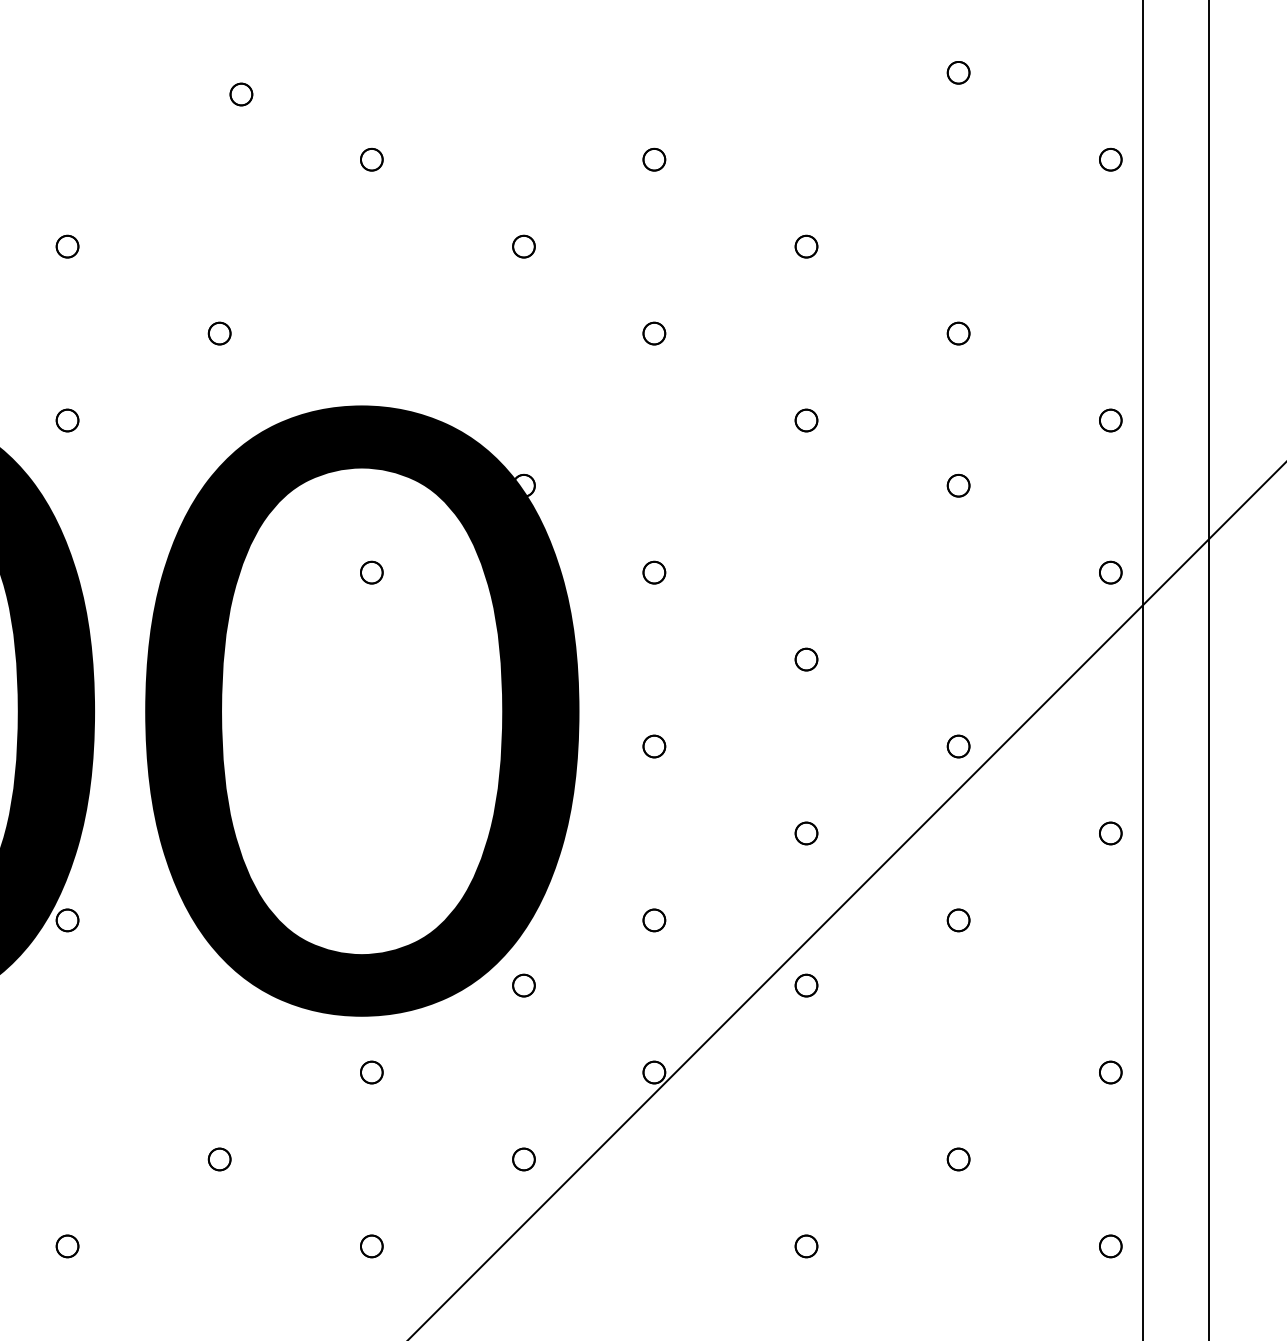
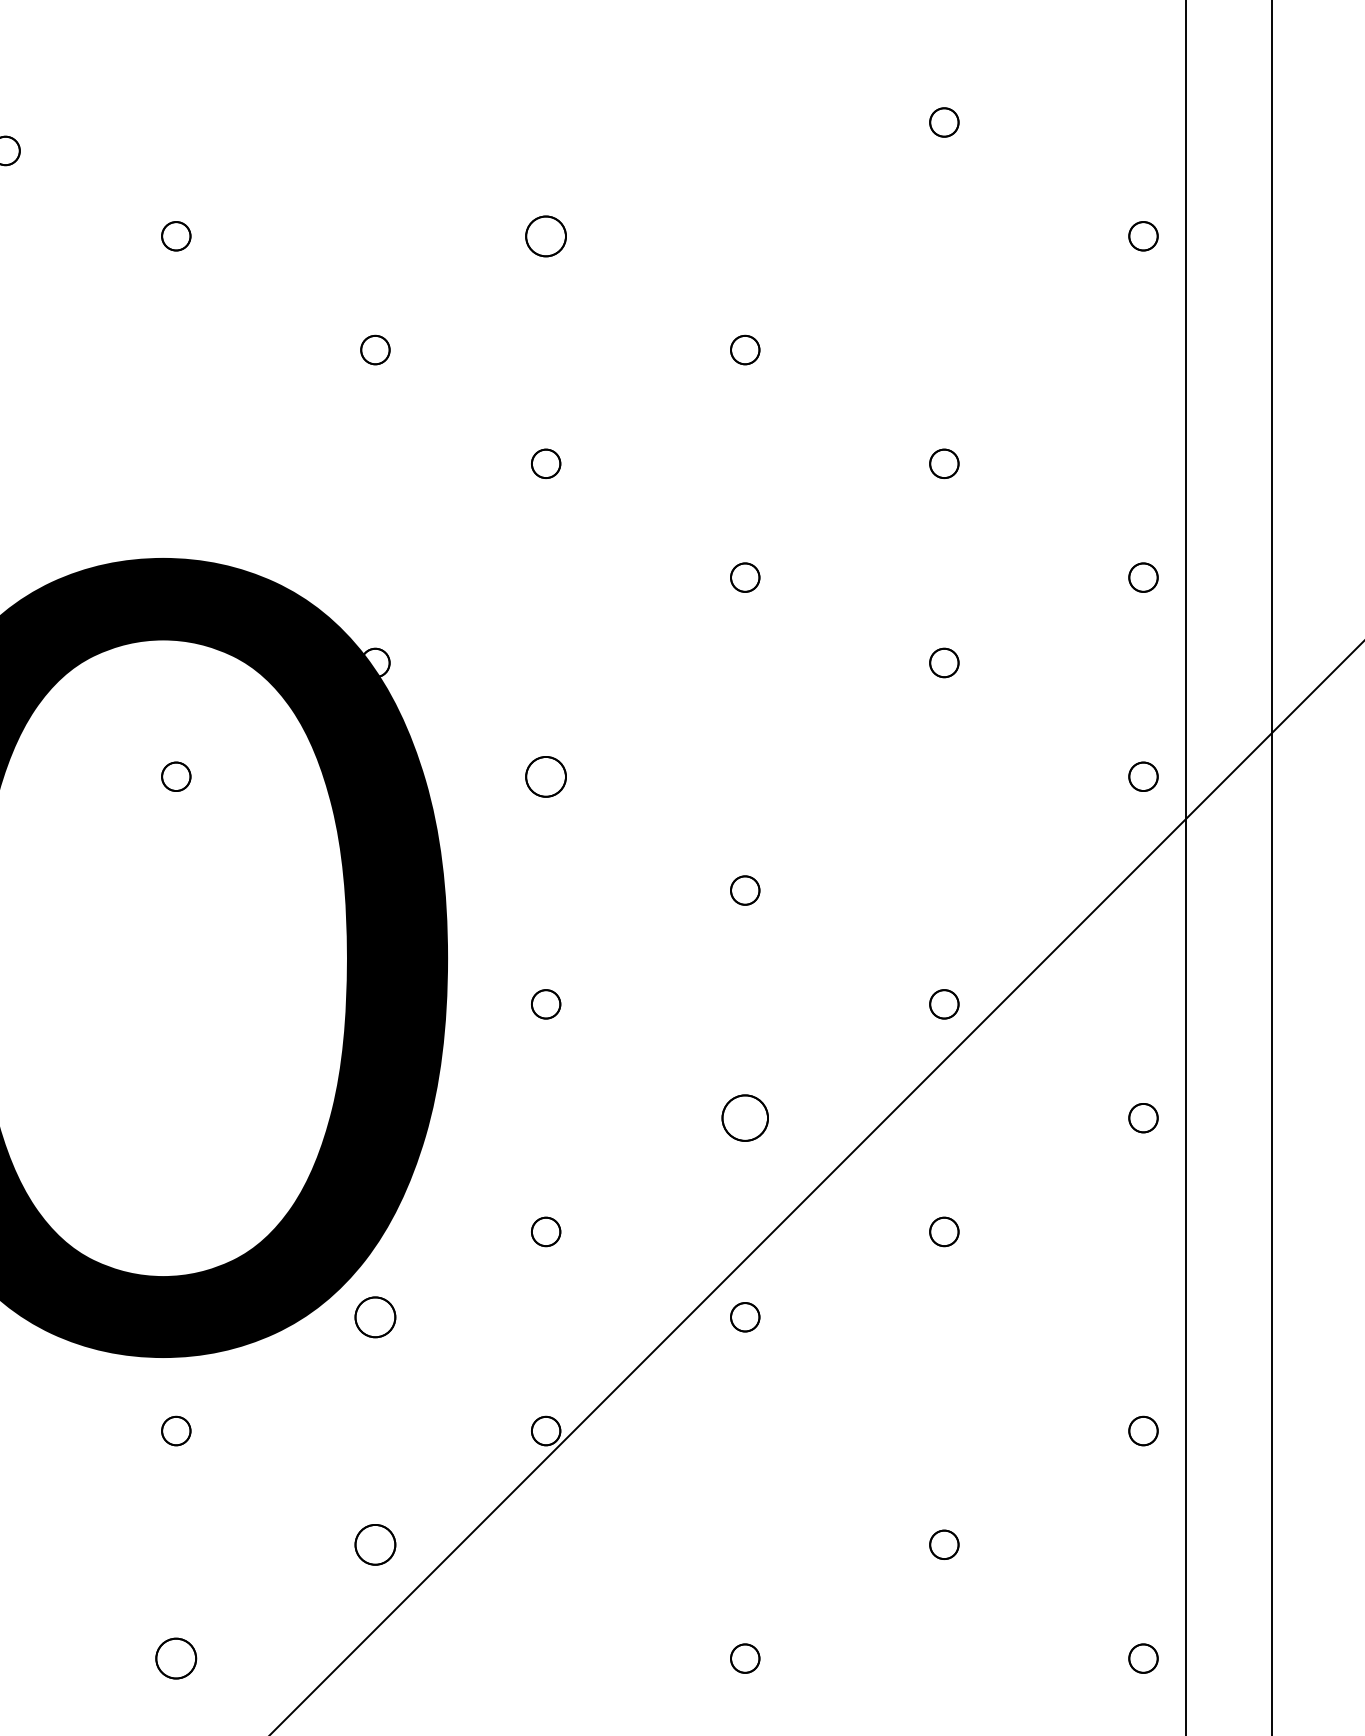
part: (654, 159) -> (546, 235), size x1.4
part: (654, 572) -> (546, 776), size x1.4
part: (806, 833) -> (745, 1118), size x1.6
part: (523, 985) -> (374, 1317), size x1.4
part: (523, 1159) -> (374, 1544), size x1.4
part: (371, 1246) -> (175, 1658), size x1.4

